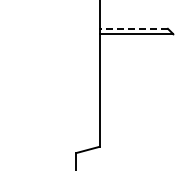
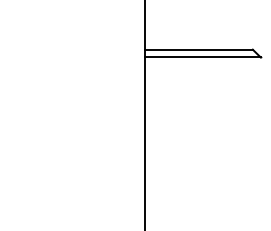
line: (133, 28) -> (198, 49), dashed -> solid

